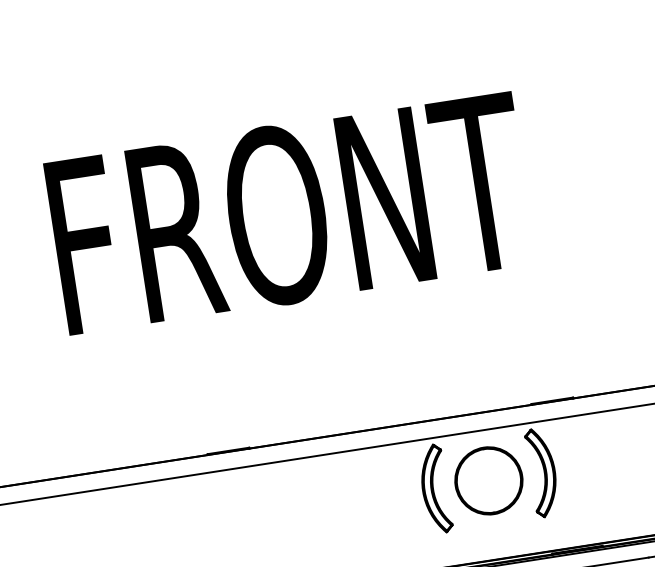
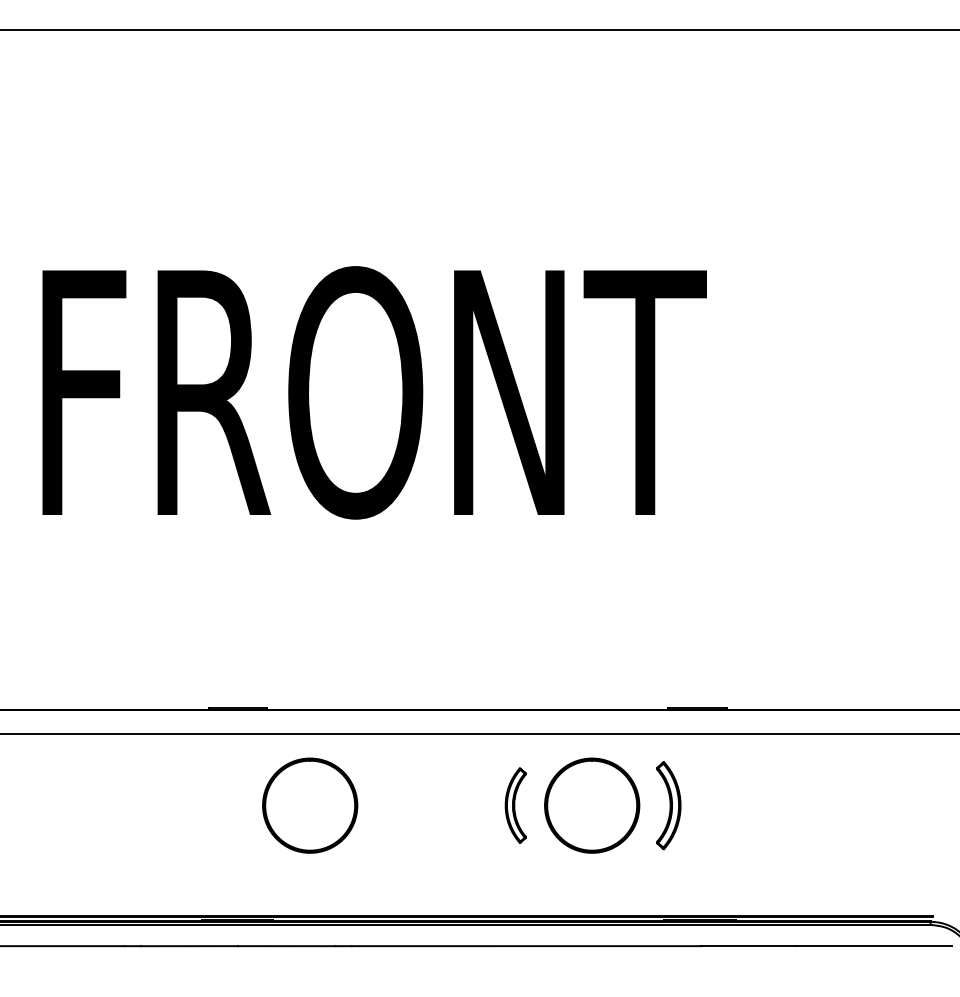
part: (542, 472) -> (668, 805), size x0.7
part: (434, 489) -> (515, 805), size x0.6
part: (290, 511) -> (310, 805), added

